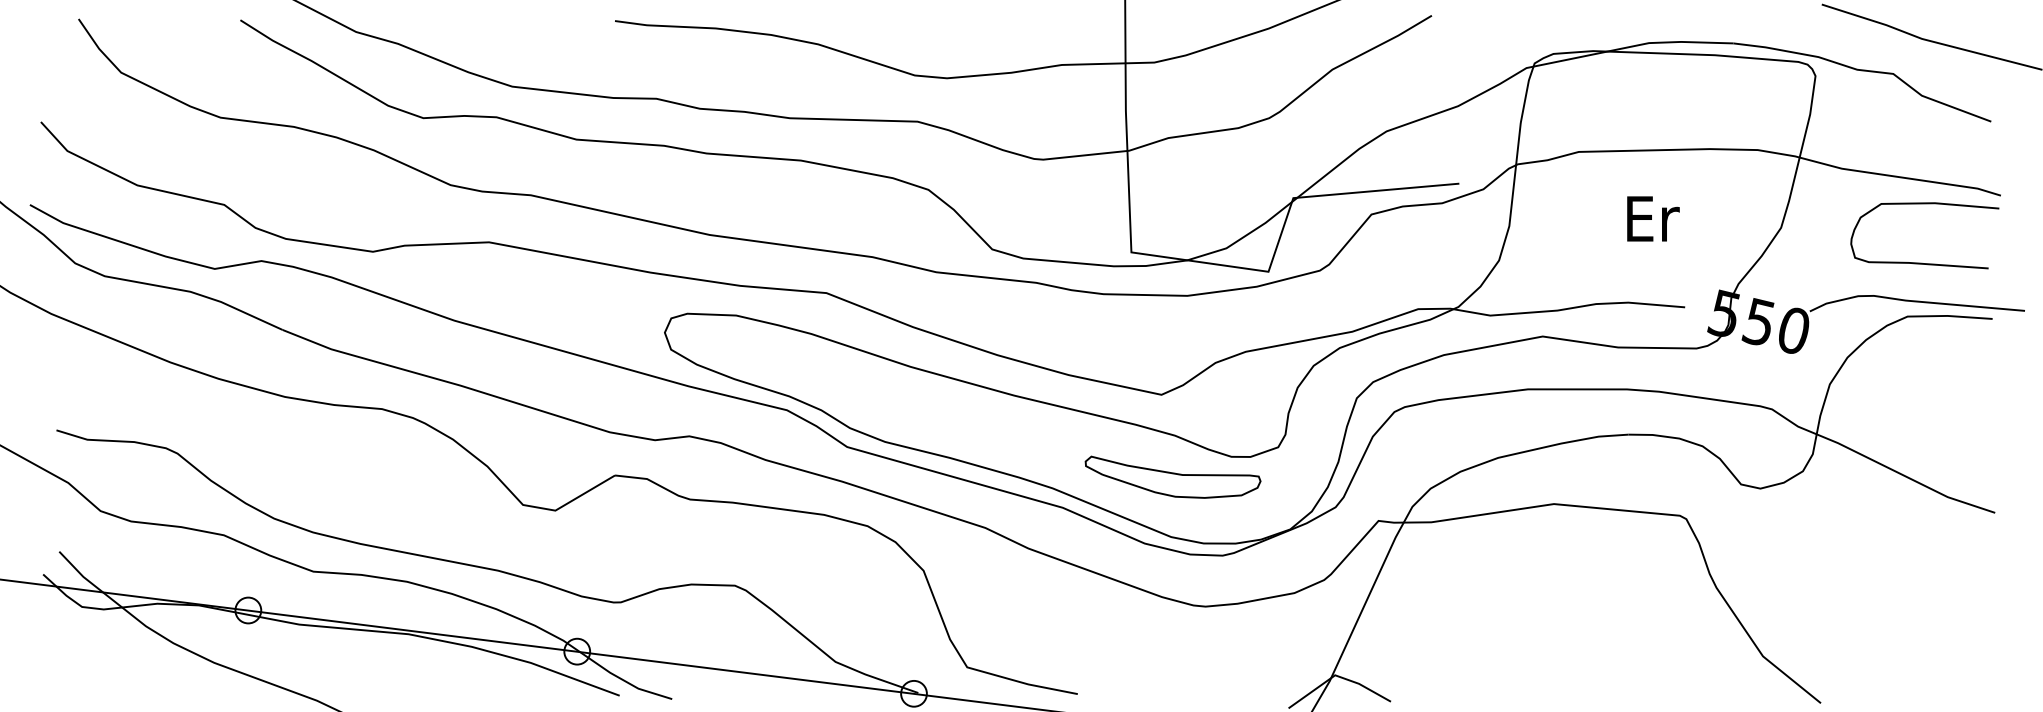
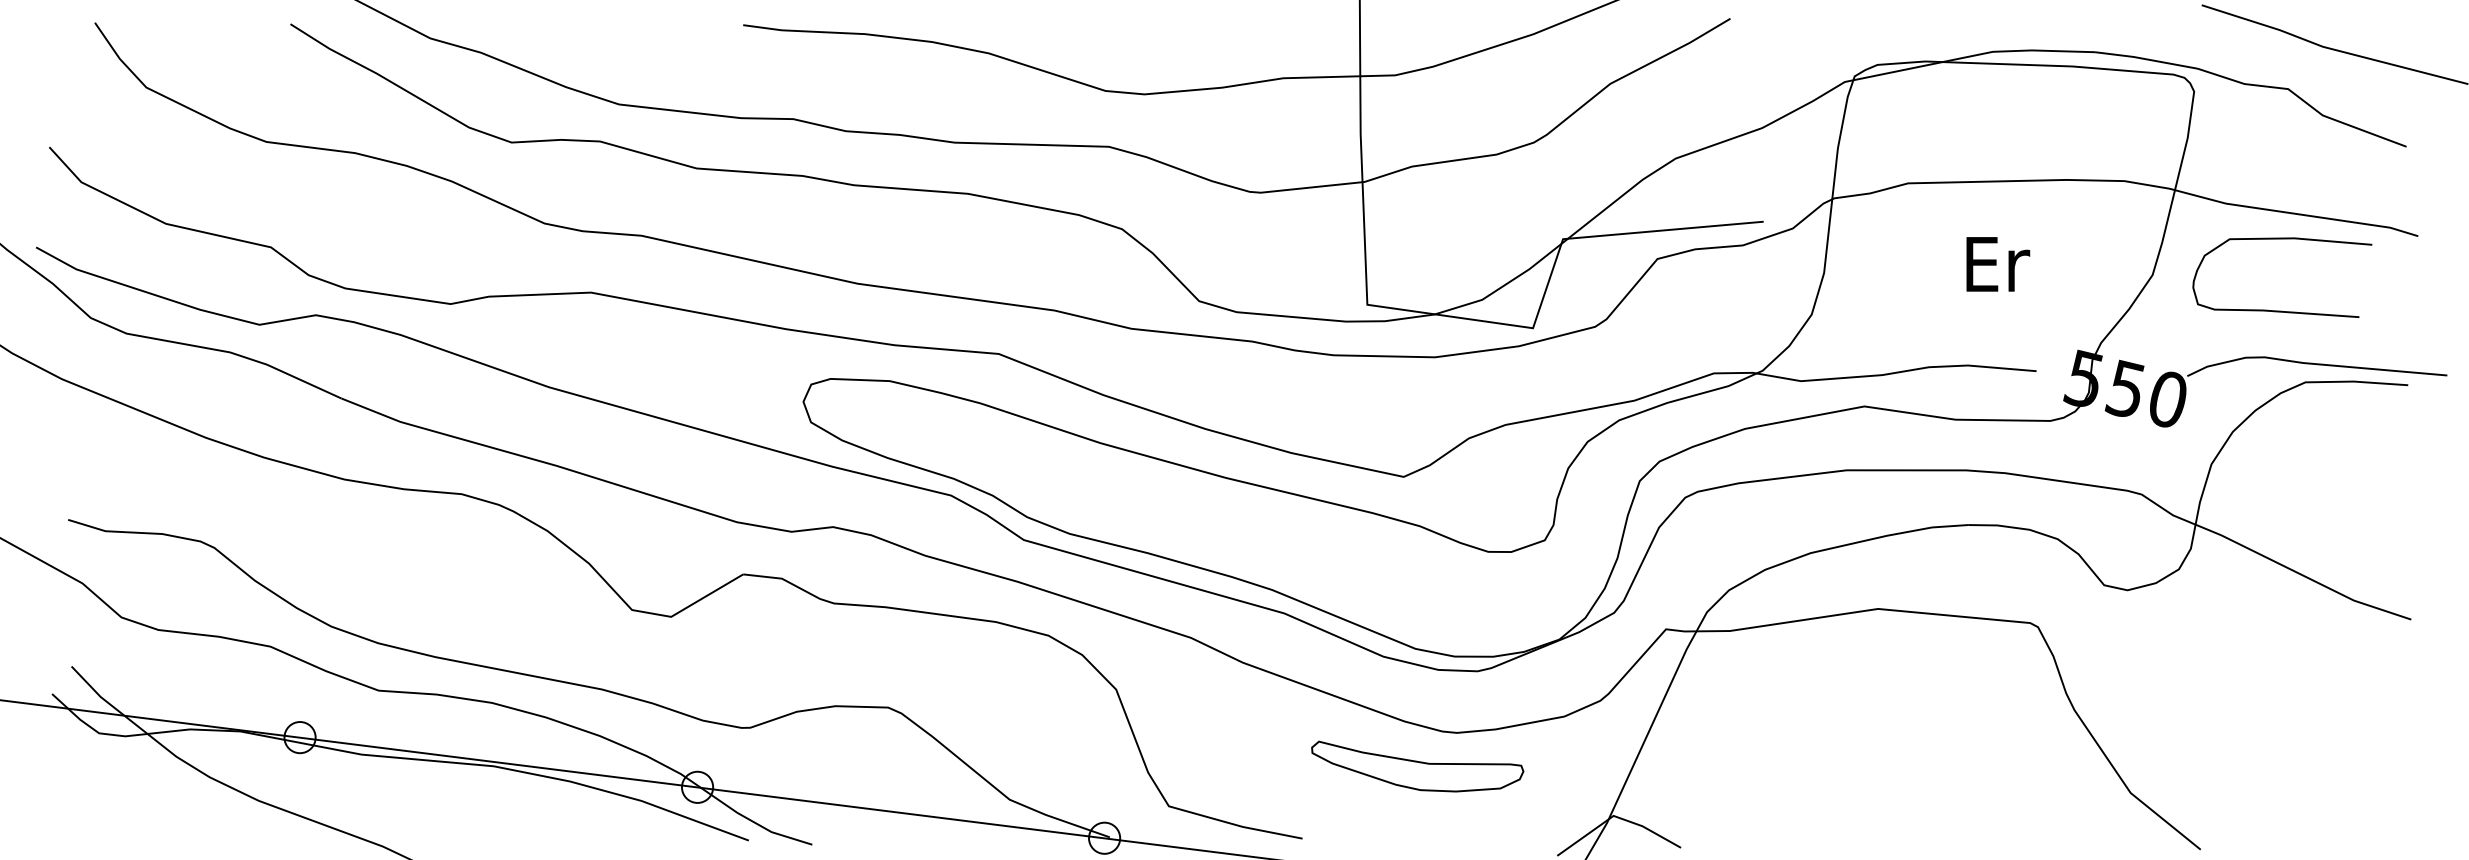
curve: (1925, 262) -> (2282, 310), moved
part: (1172, 477) -> (1417, 766), moved

